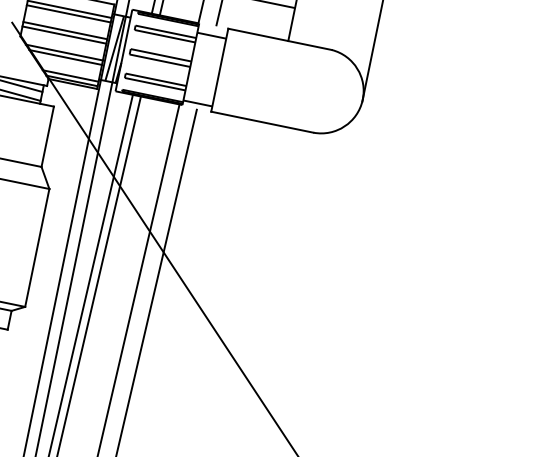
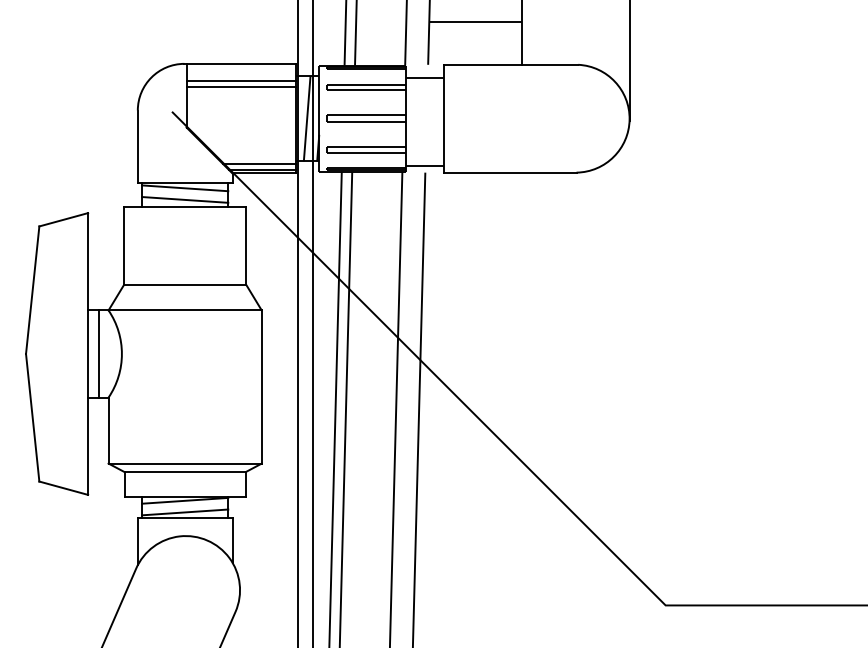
line: (64, 30) -> (240, 108), removed
line: (63, 34) -> (240, 114), removed
line: (64, 52) -> (245, 136), removed
line: (65, 57) -> (248, 142), removed

